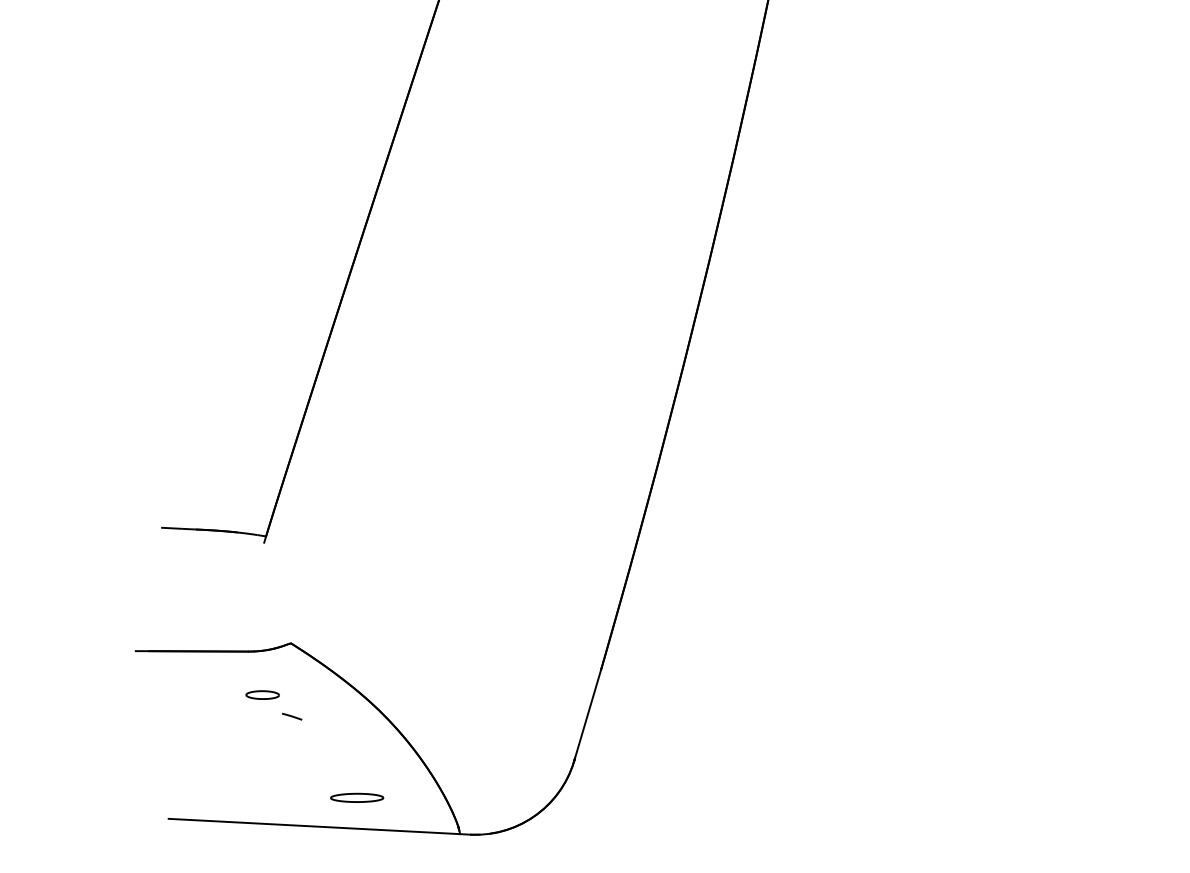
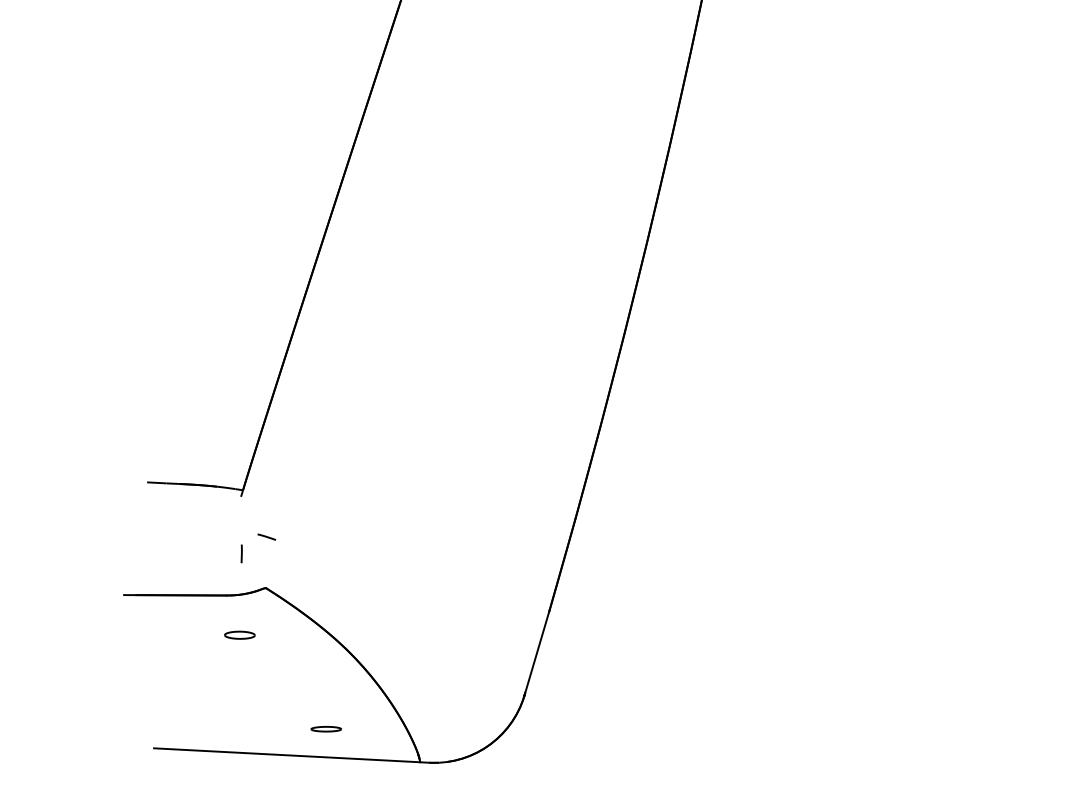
line: (264, 605) -> (241, 553), added
line: (292, 716) -> (267, 536), moved
part: (357, 797) -> (326, 728), size x0.62

